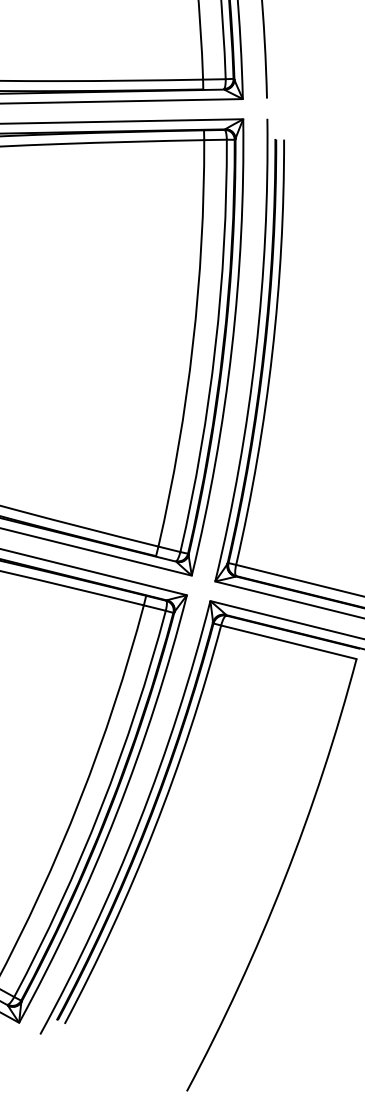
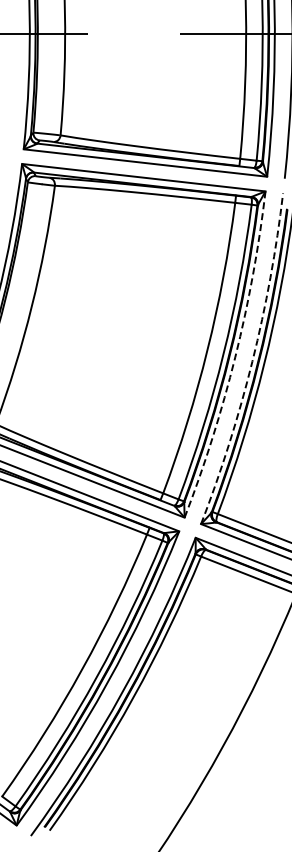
arc: (232, 349) -> (235, 357), solid -> dashed
arc: (255, 352) -> (252, 361), solid -> dashed

